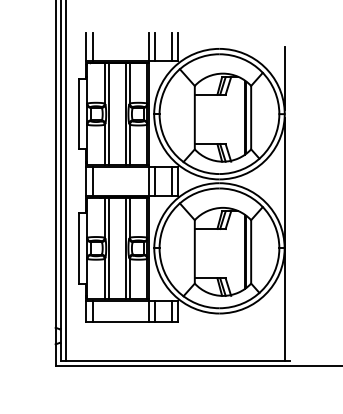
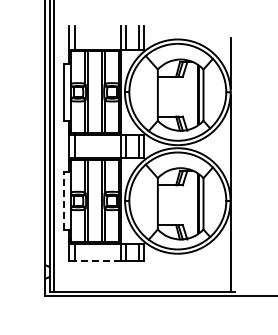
line: (78, 247) -> (63, 200), solid -> dashed
line: (121, 321) -> (98, 260), solid -> dashed

